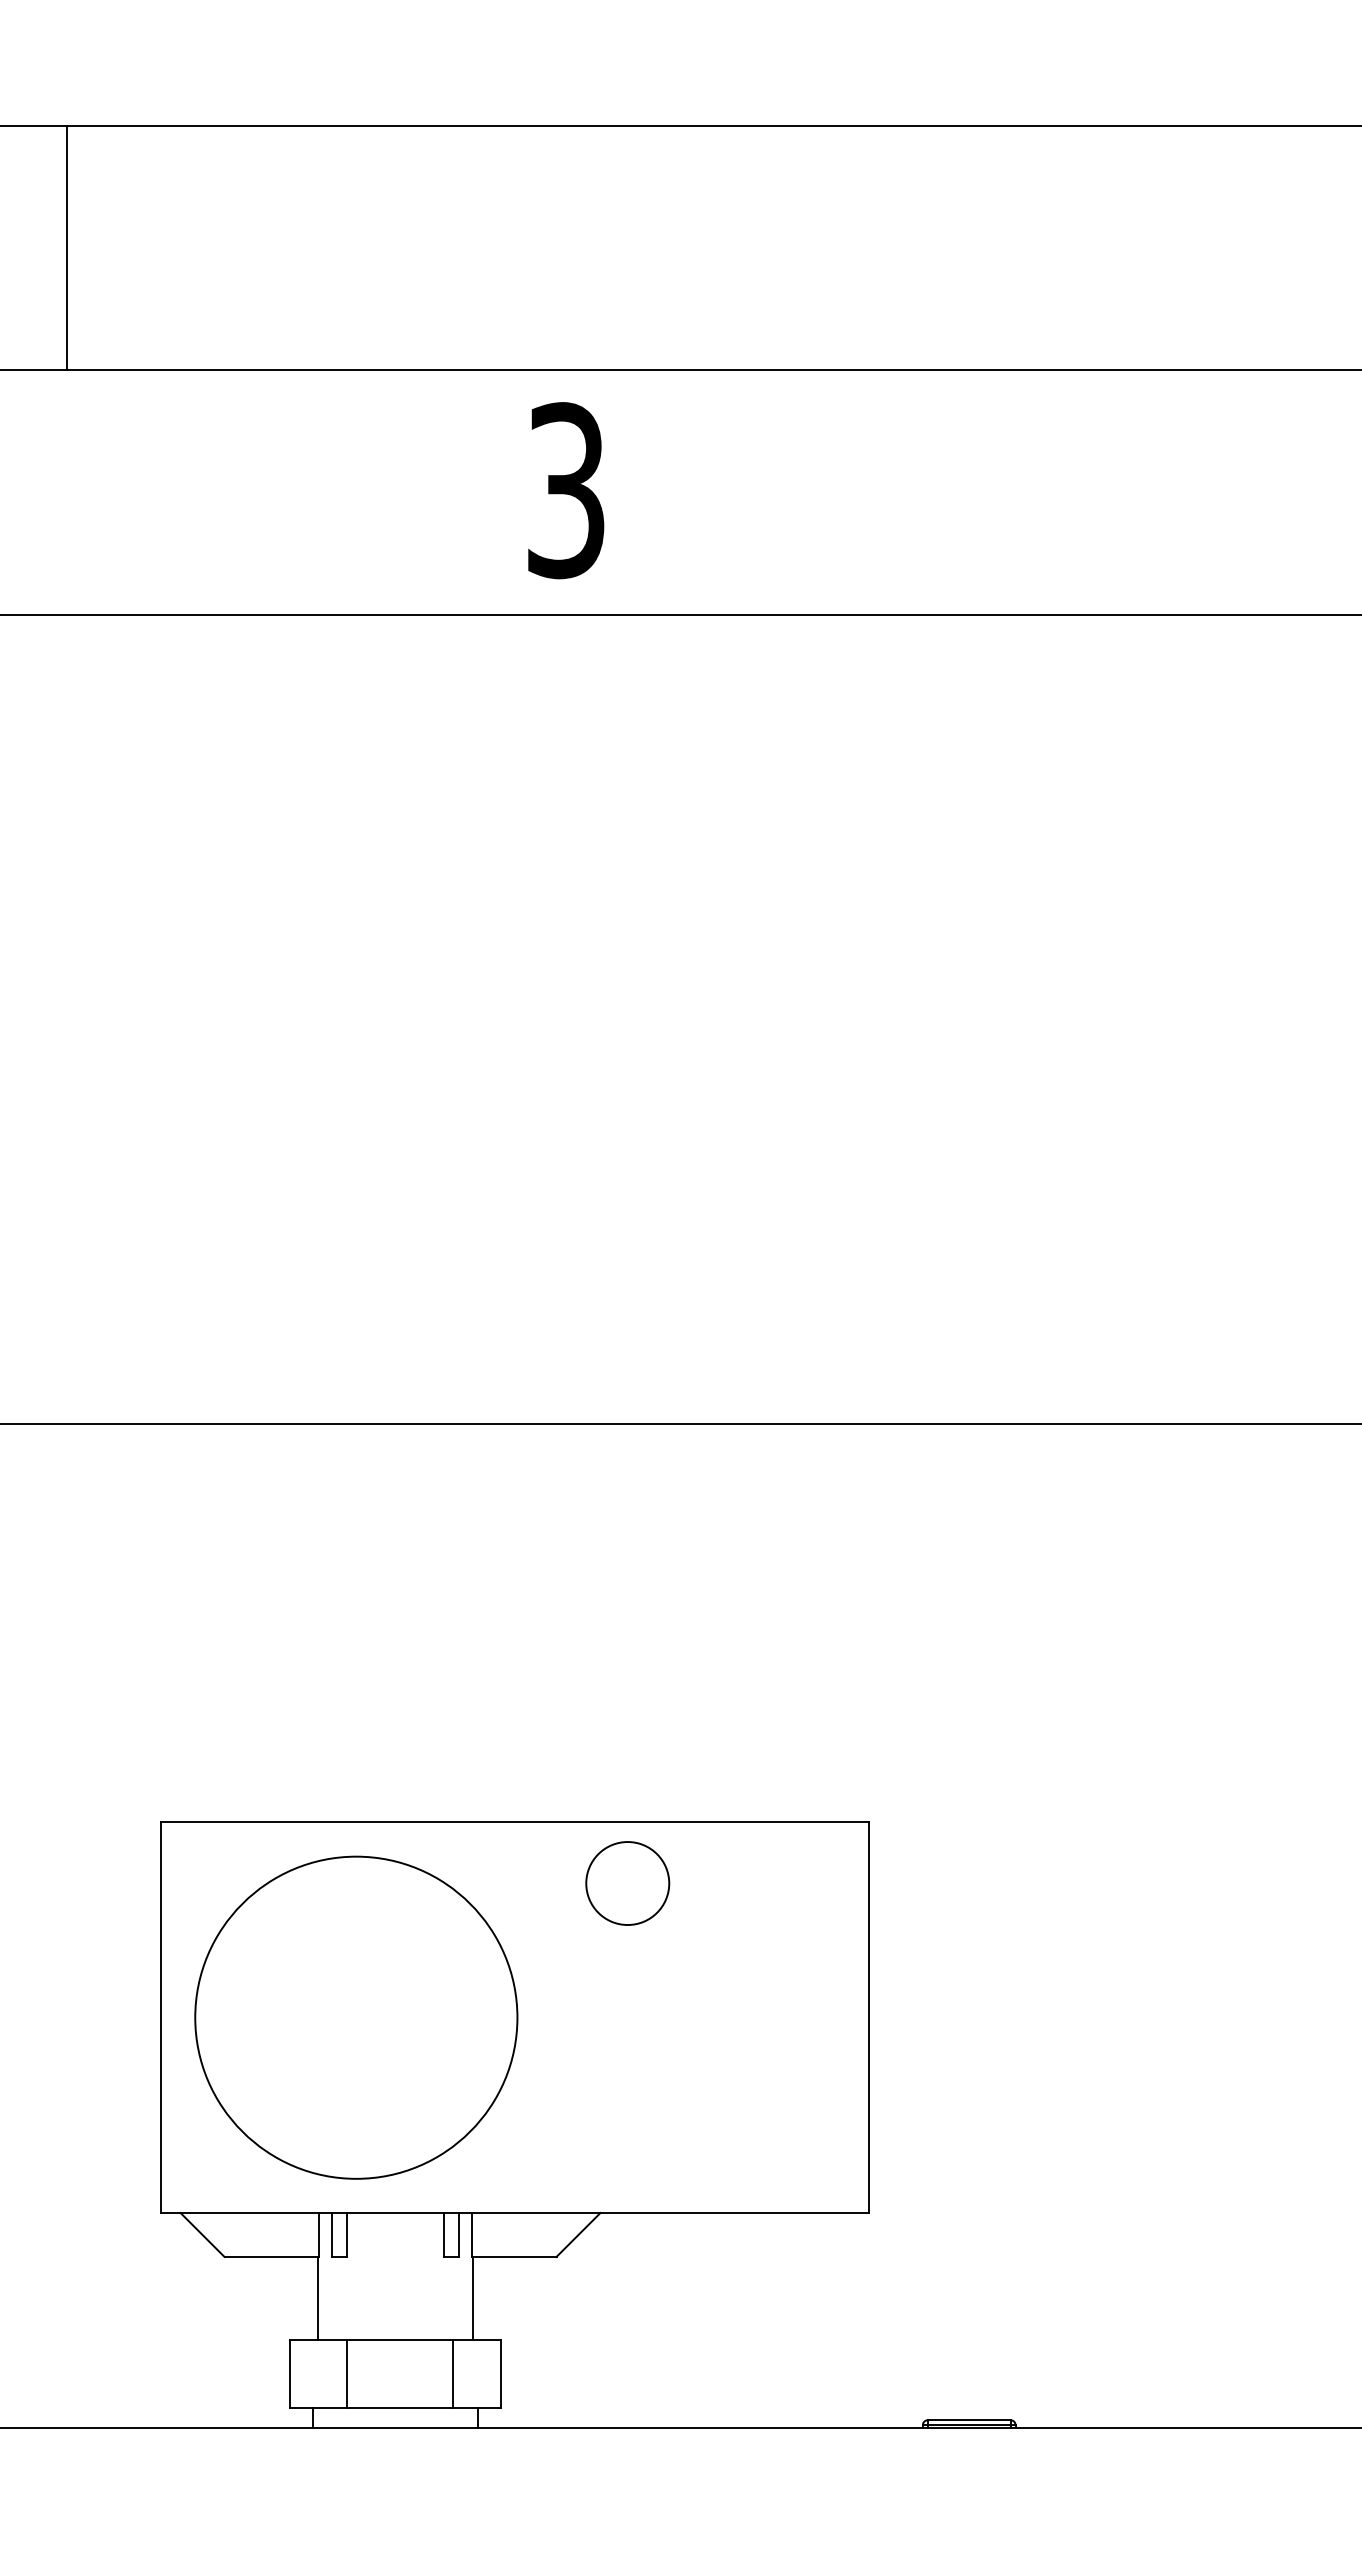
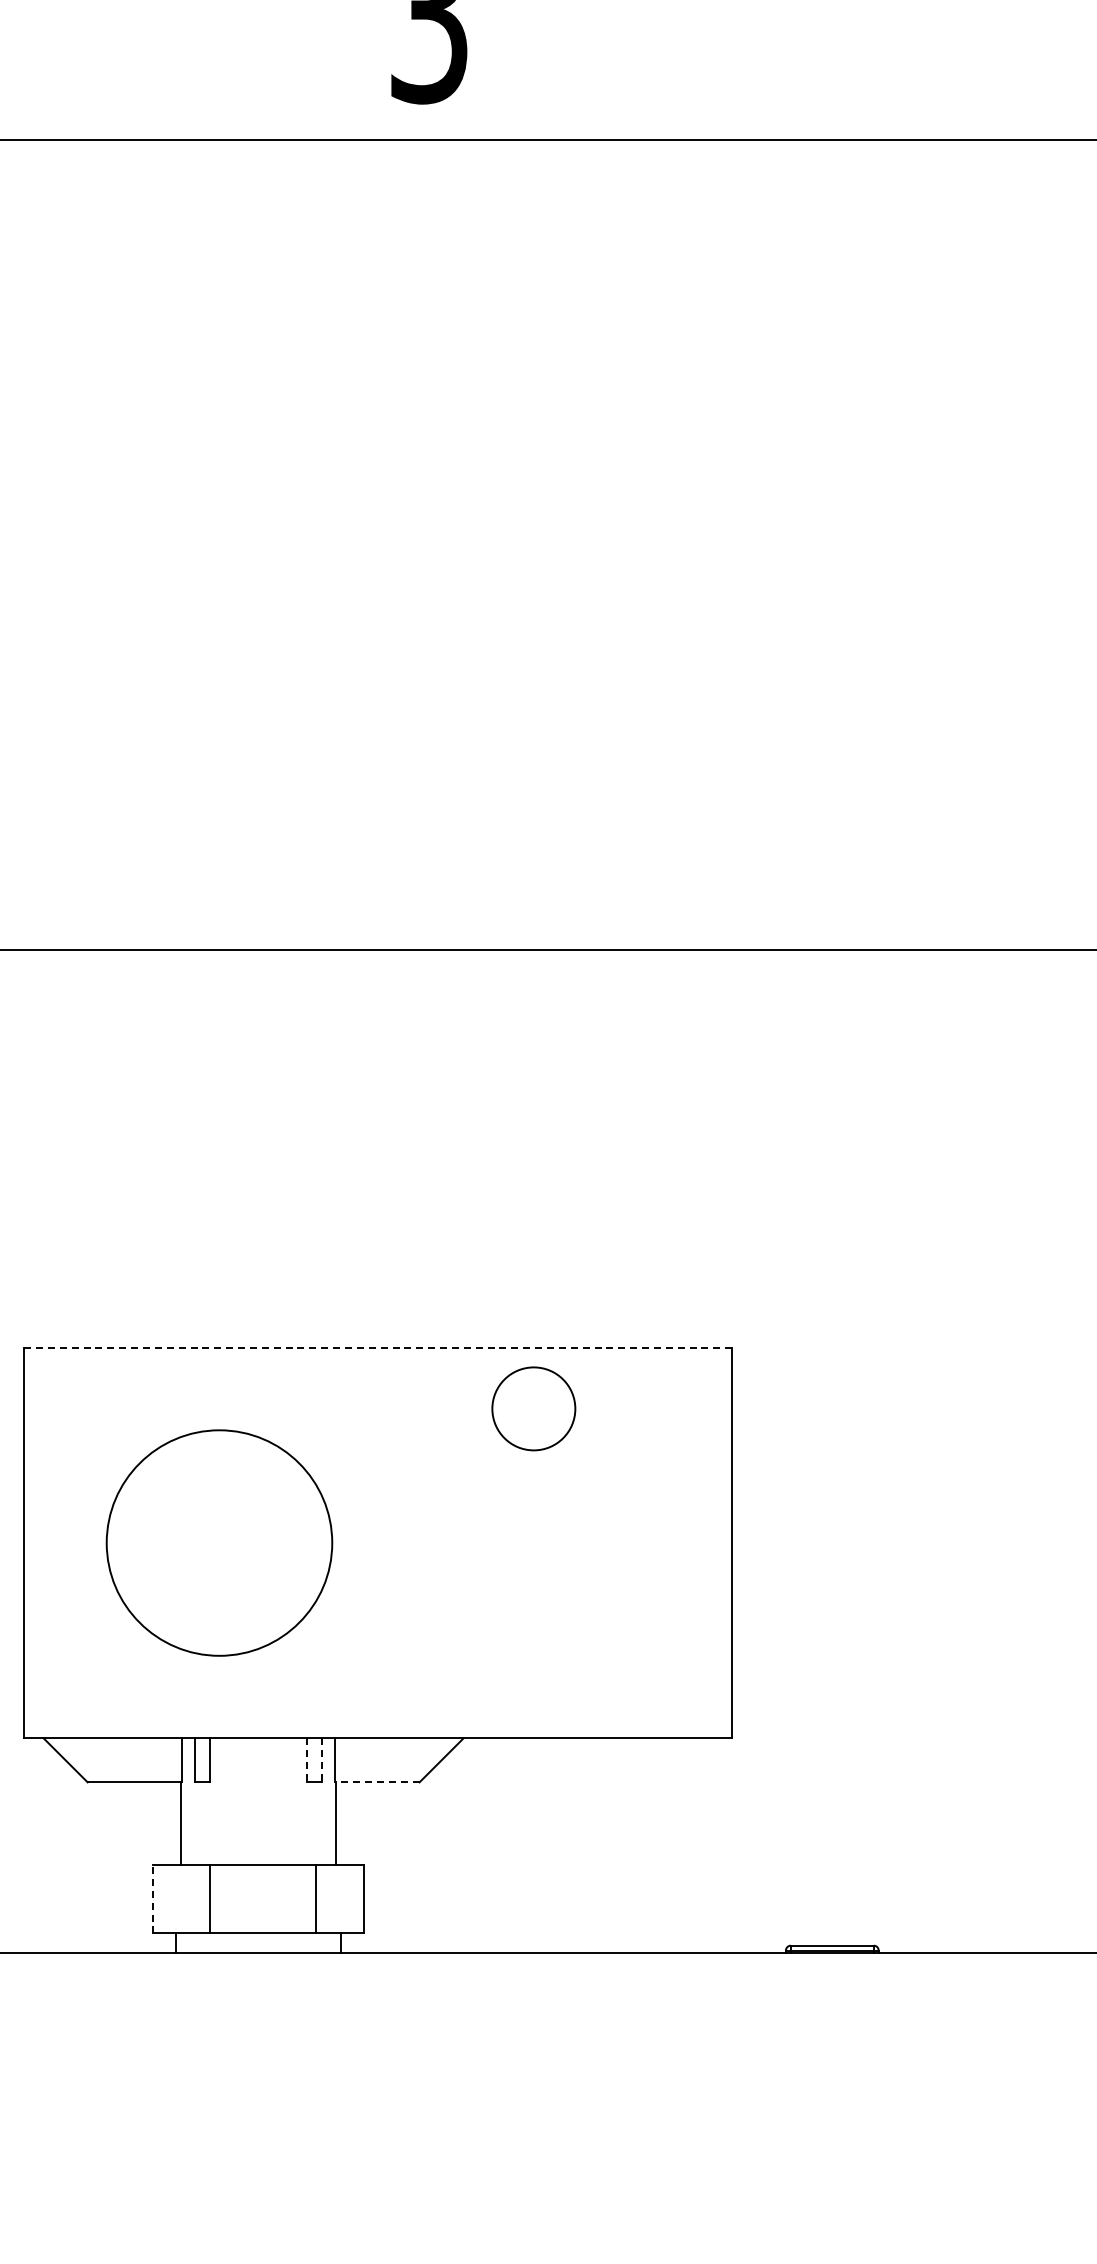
line: (515, 1822) -> (378, 1347), solid -> dashed
circle: (627, 1883) -> (533, 1408), moved
circle: (356, 2017) -> (219, 1542), size x0.7
line: (444, 2234) -> (307, 1759), solid -> dashed
line: (458, 2234) -> (321, 1759), solid -> dashed
line: (513, 2256) -> (376, 1781), solid -> dashed
line: (290, 2373) -> (153, 1898), solid -> dashed

